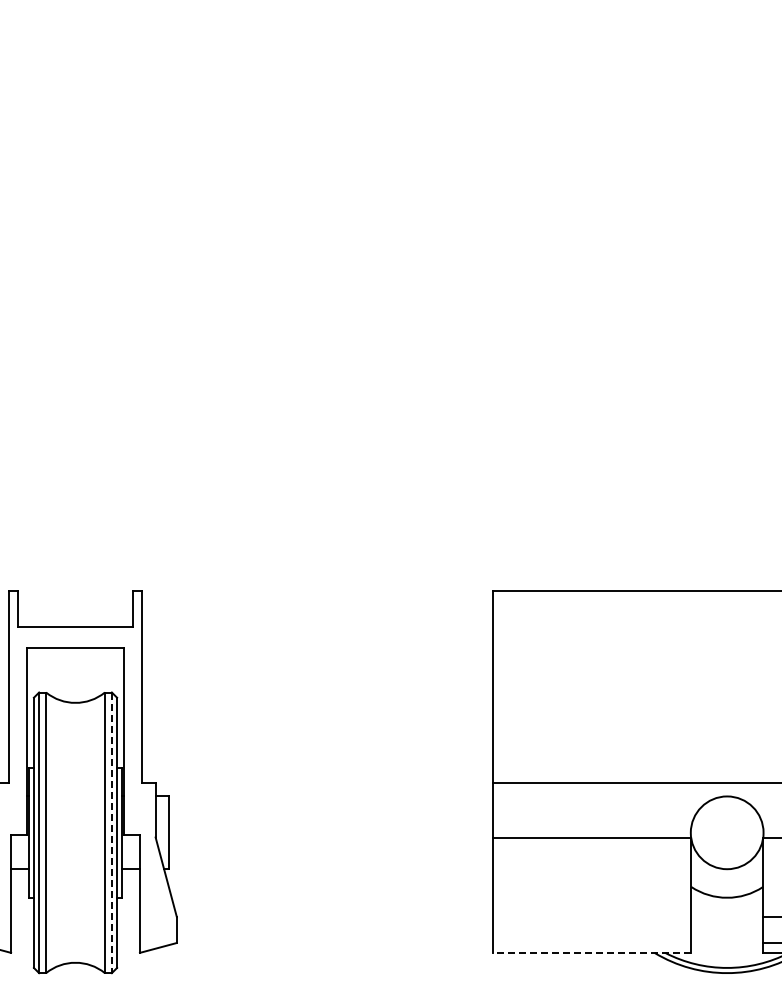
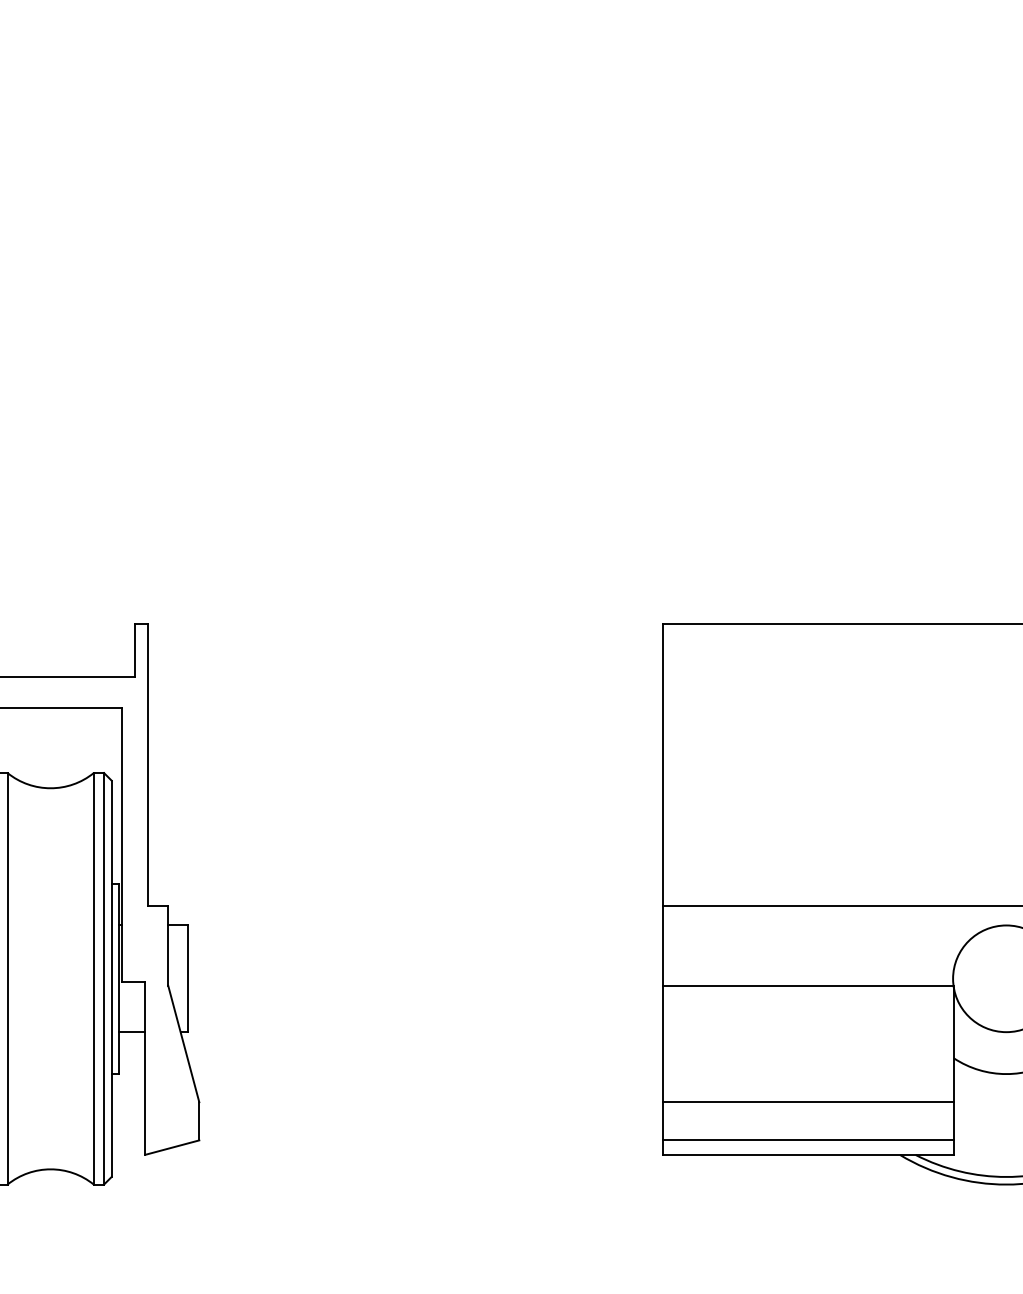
line: (111, 833) -> (103, 979), dashed -> solid
line: (592, 917) -> (808, 1102), added
line: (592, 943) -> (808, 1141), added
line: (592, 952) -> (808, 1154), dashed -> solid

